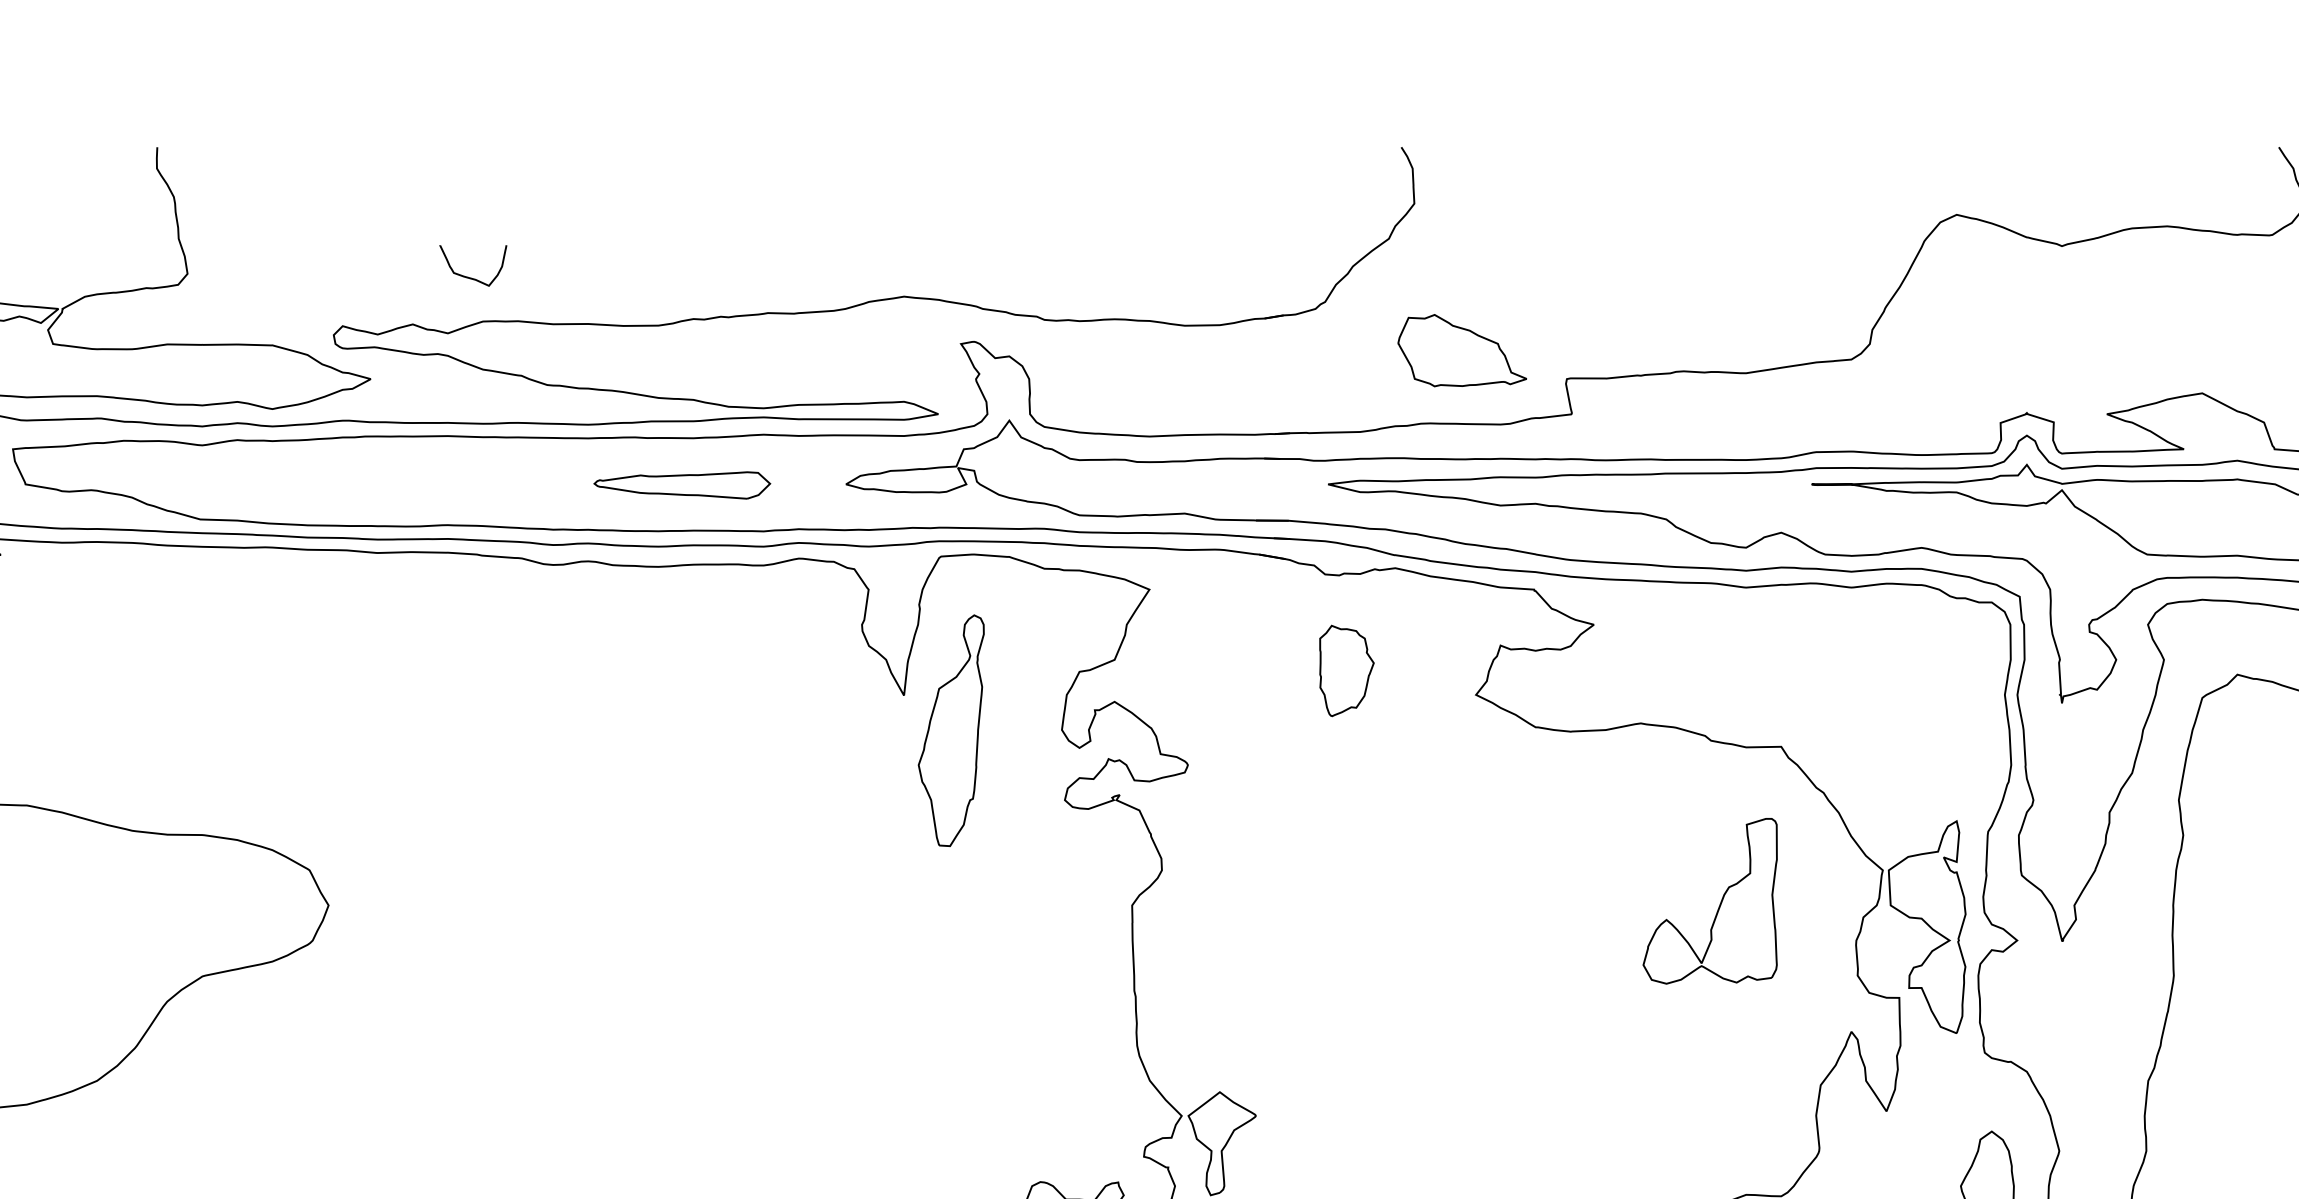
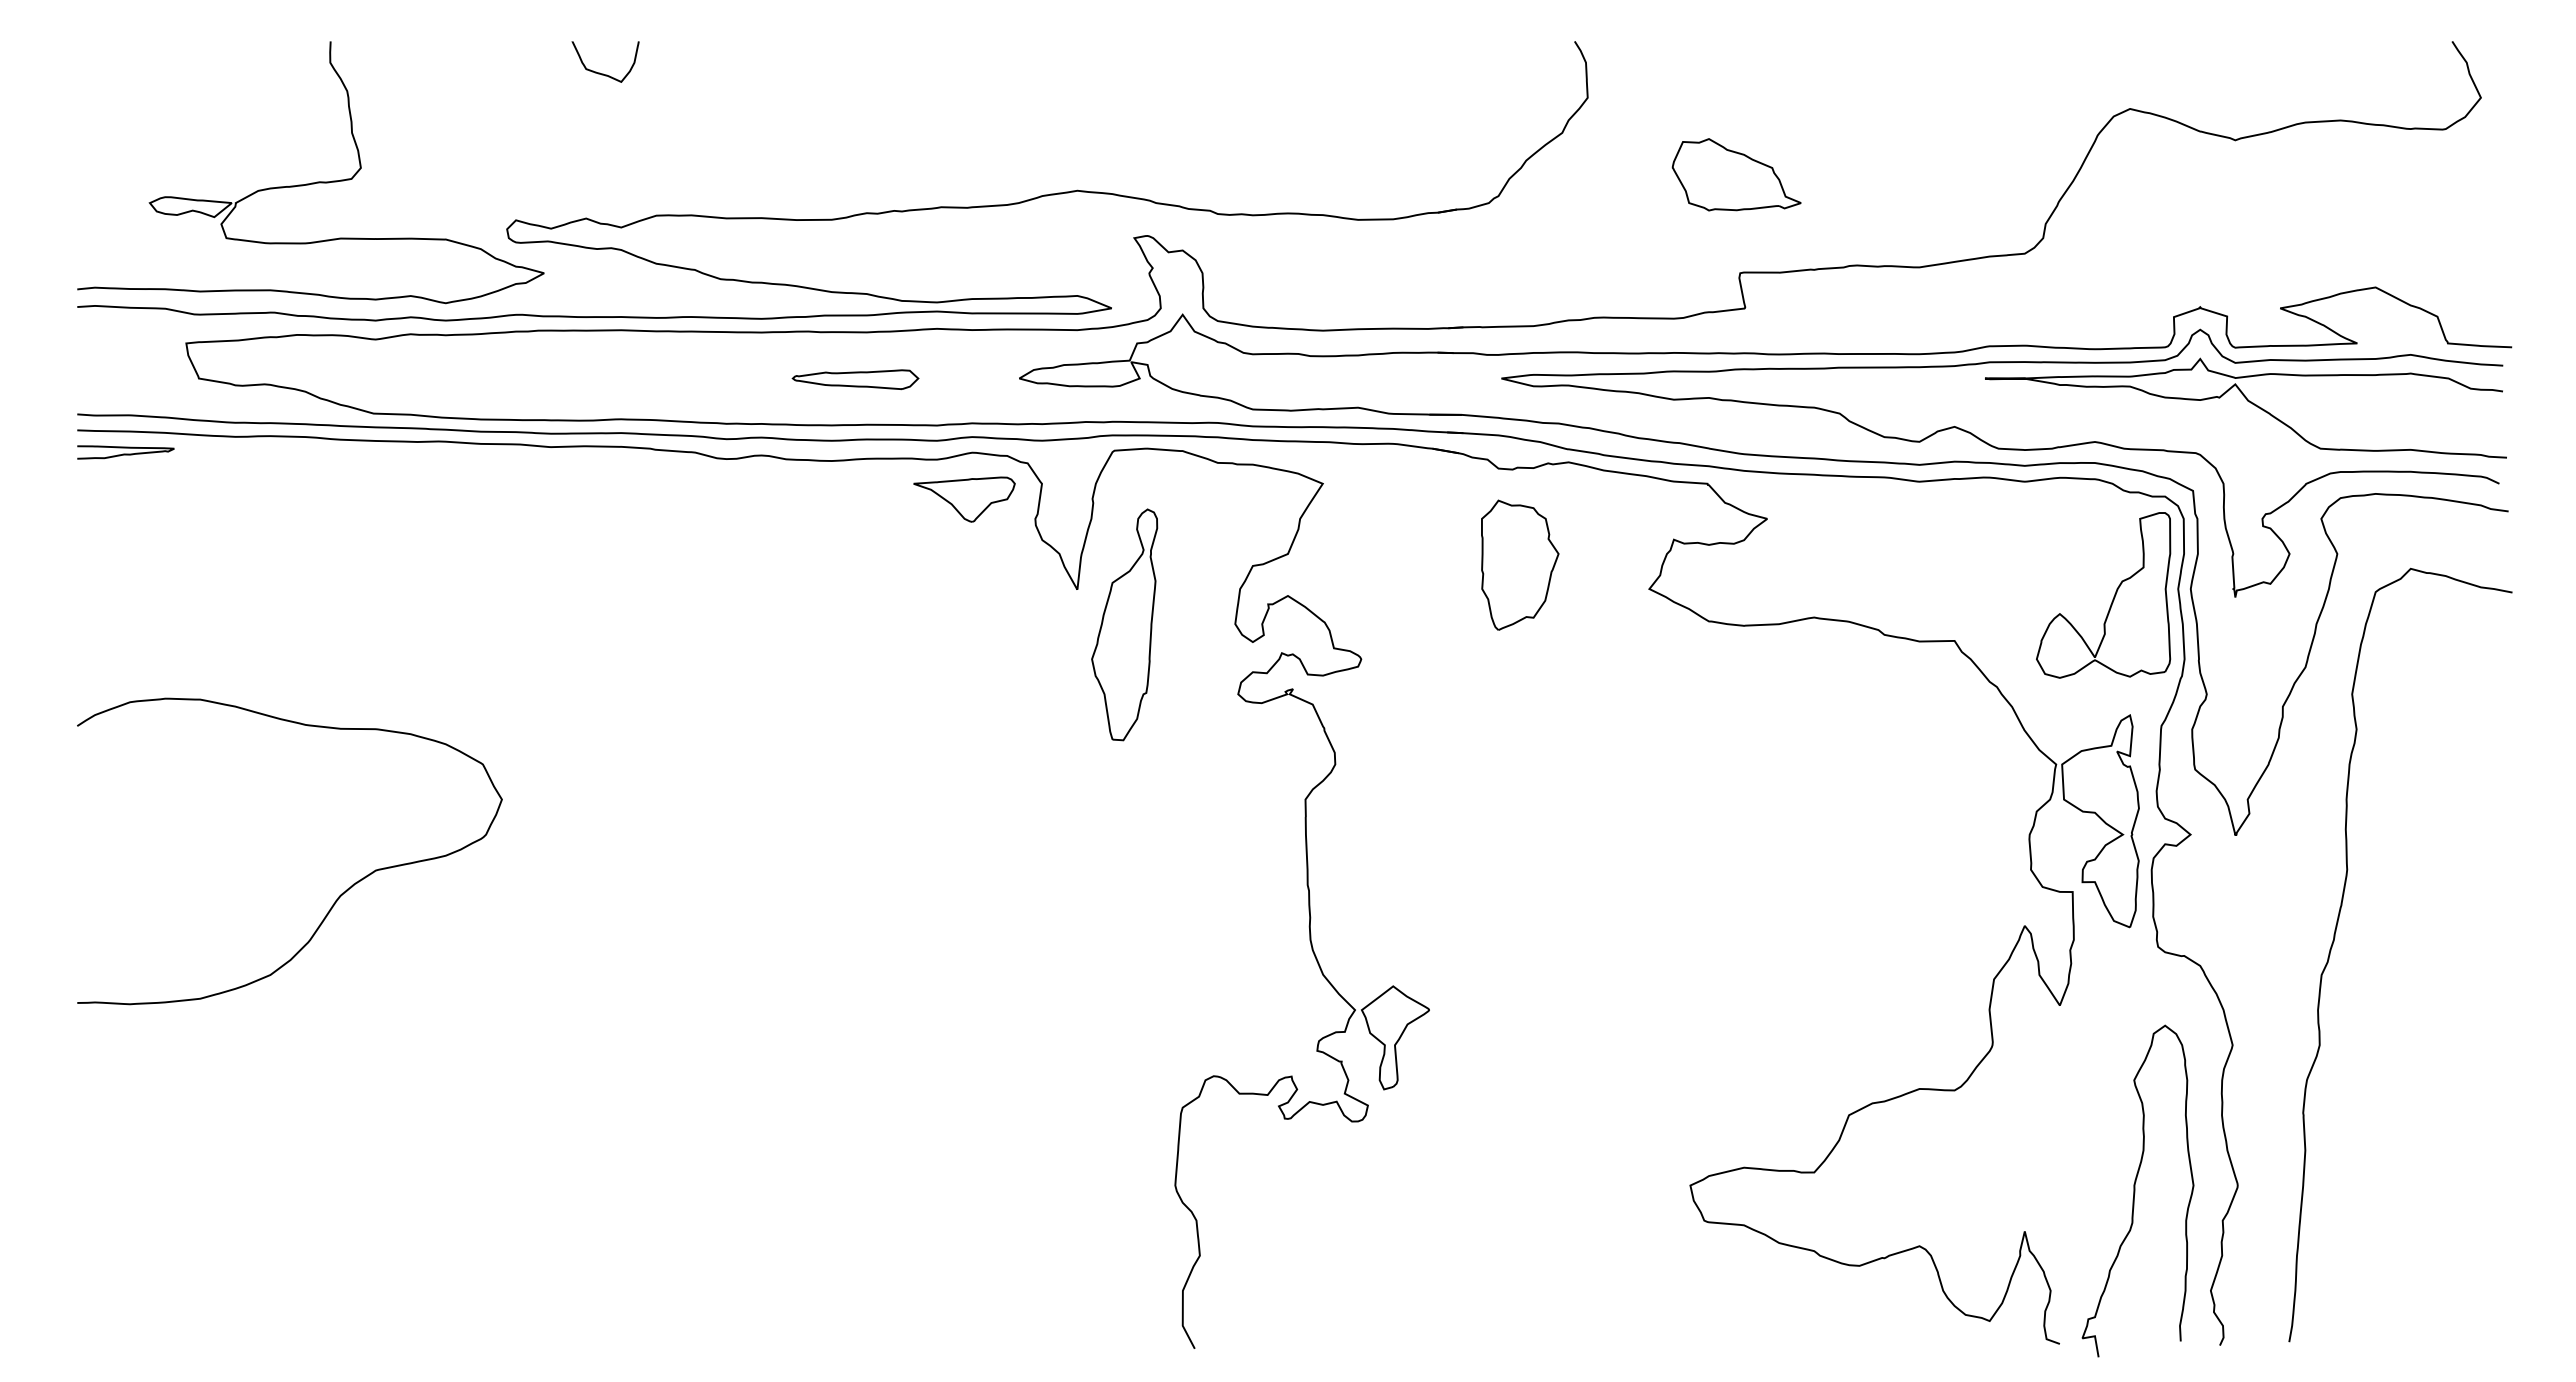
curve: (471, 277) -> (603, 73), moved
part: (1462, 350) -> (1736, 174), moved
part: (682, 485) -> (855, 379), size x0.71
part: (791, 605) -> (964, 499), added
part: (1347, 670) -> (1520, 564), size x1.43
part: (1719, 905) -> (2112, 599), moved

